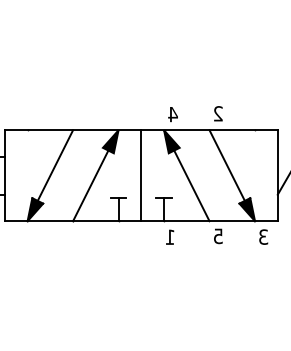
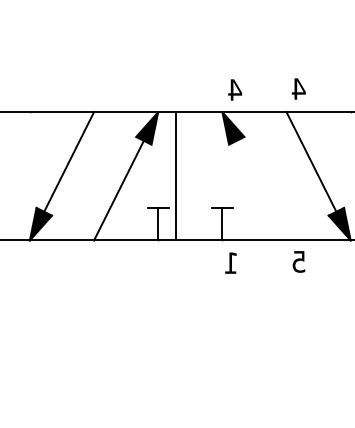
text: (218, 113) -> (299, 88), 2 -> 4
line: (141, 175) -> (176, 175), moved
line: (191, 185) -> (261, 190), removed

